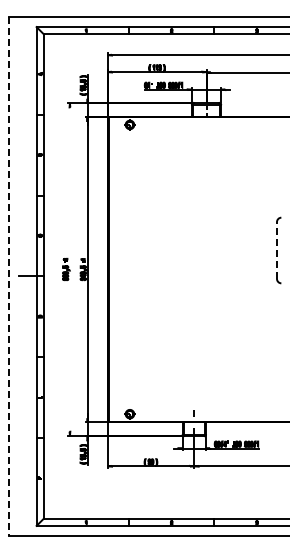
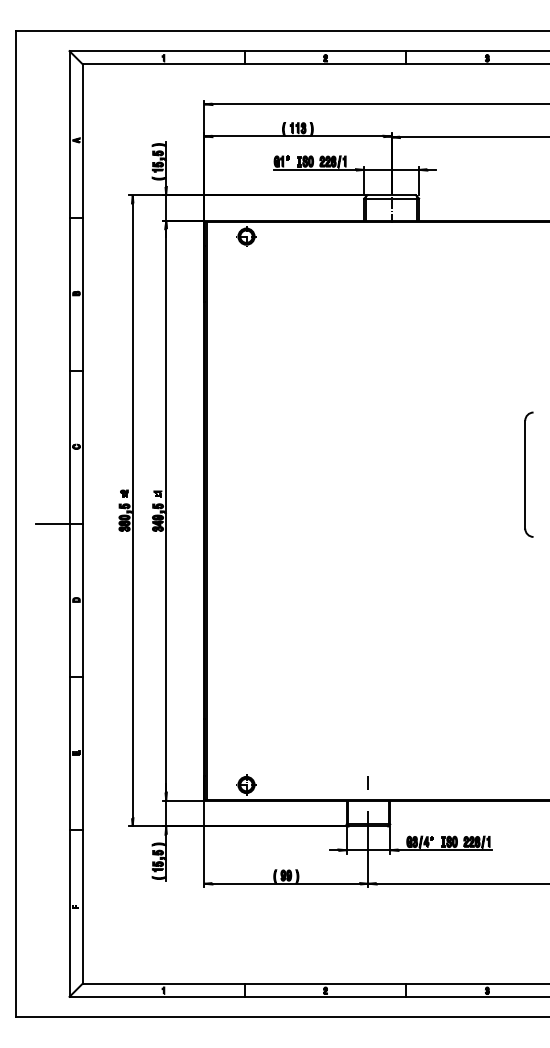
line: (276, 250) -> (524, 474), dashed -> solid
line: (69, 269) -> (131, 510), added
line: (8, 276) -> (16, 524), dashed -> solid

